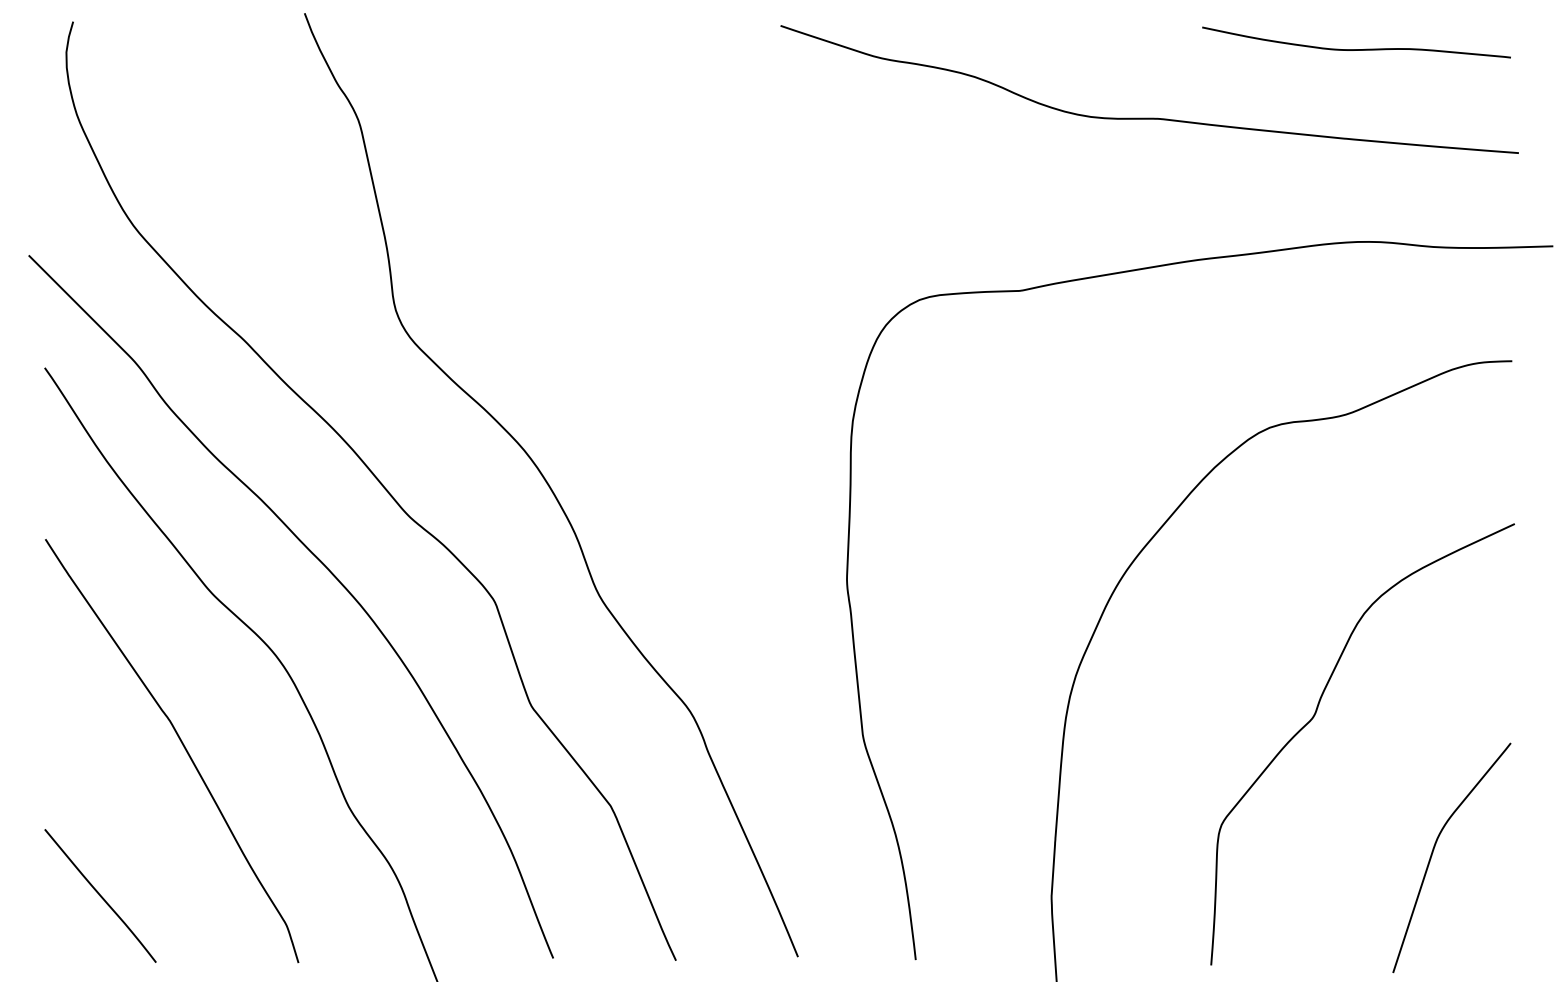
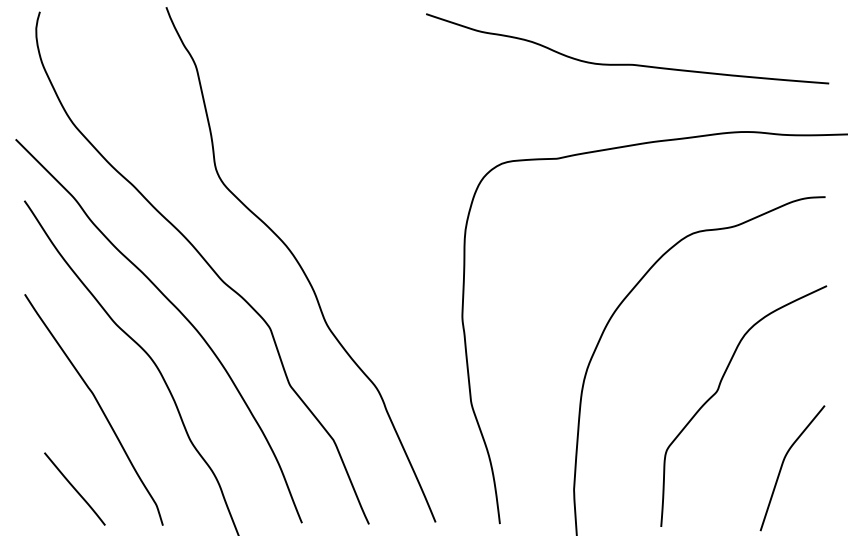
curve: (1356, 48) -> (740, 26), removed
line: (99, 894) -> (74, 488), moved

